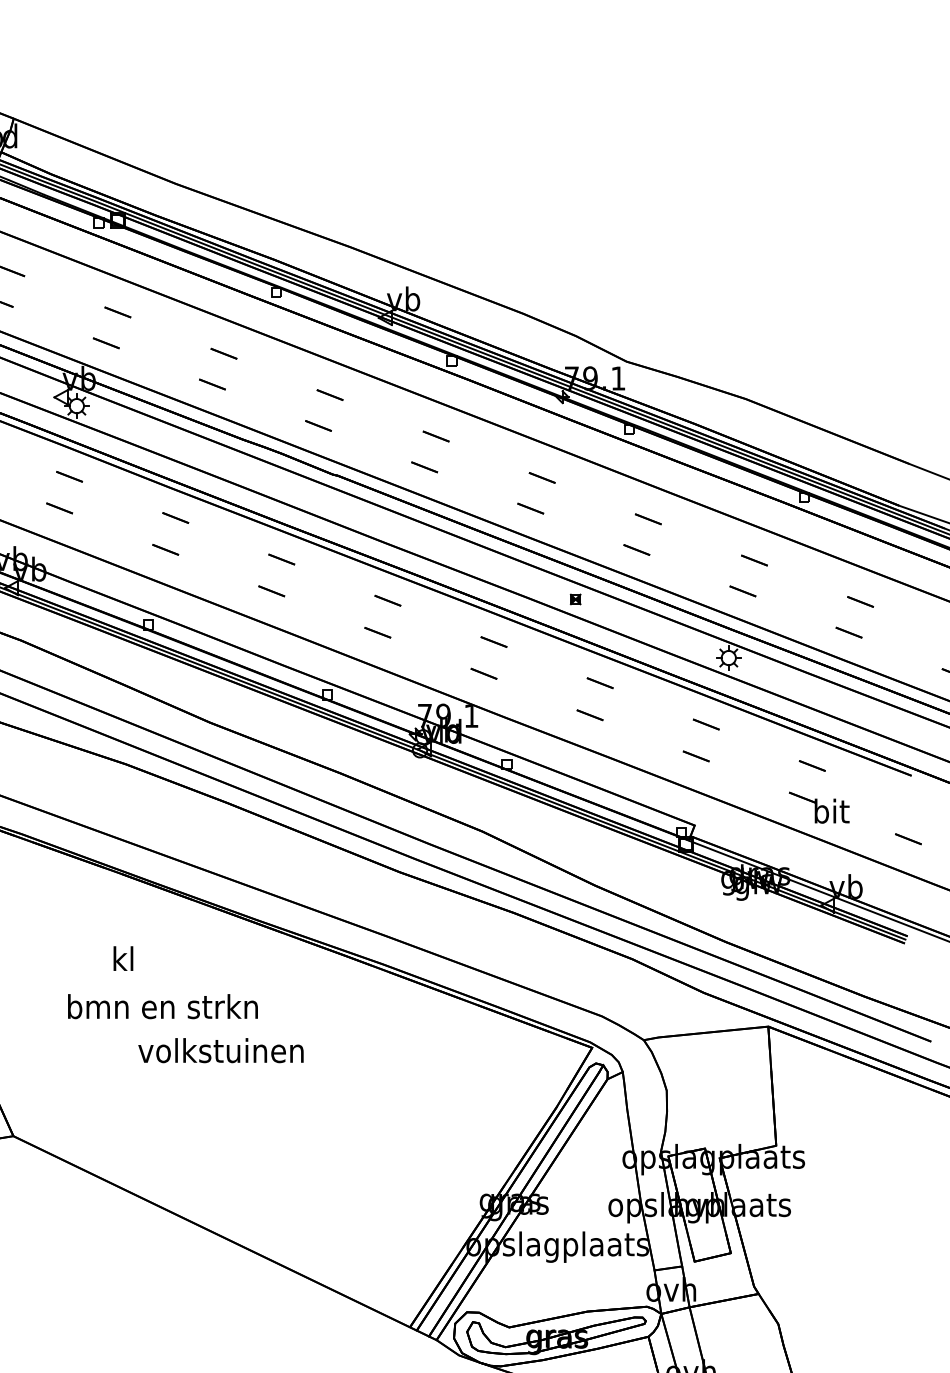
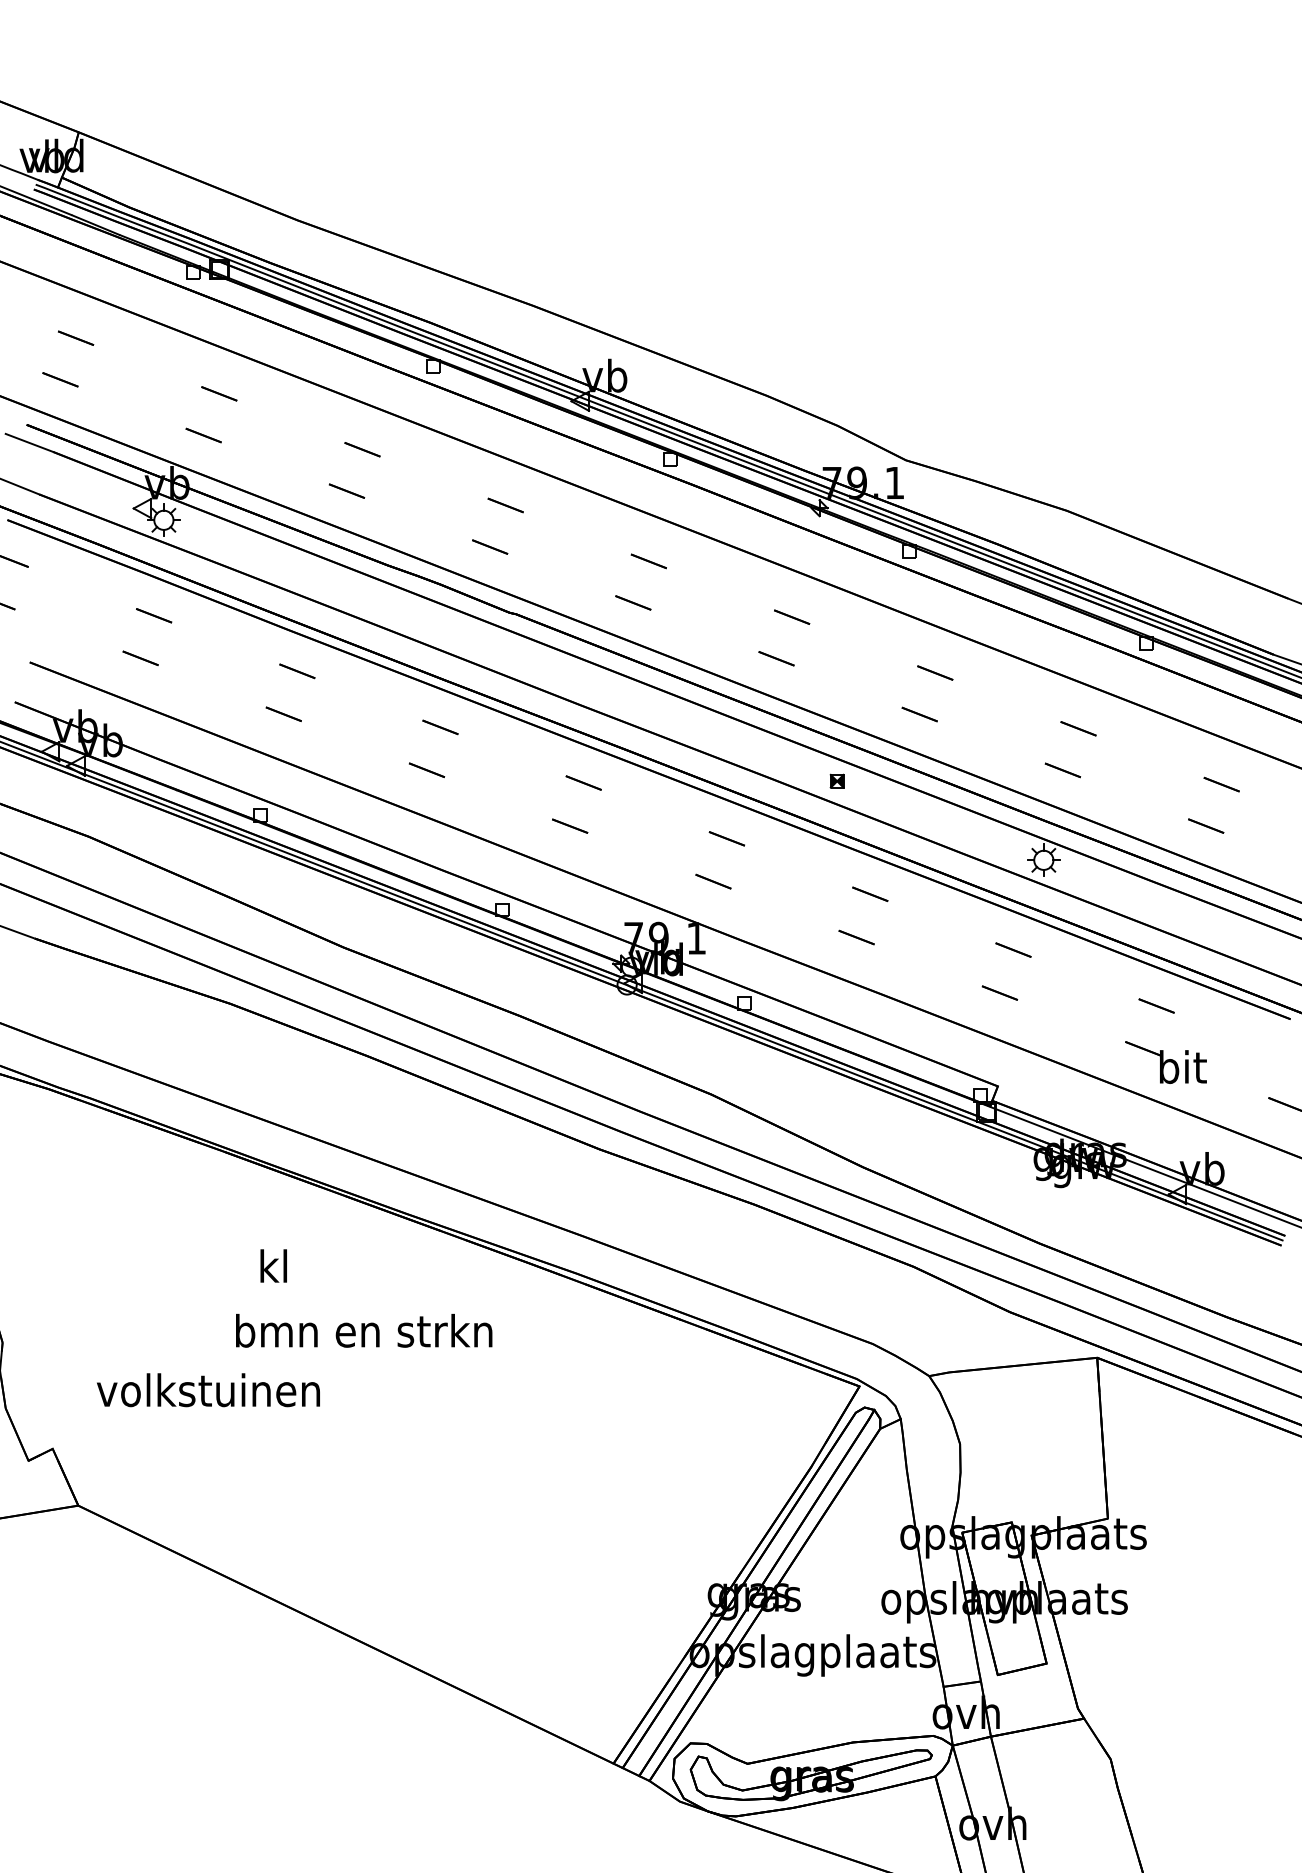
text: (123, 958) -> (273, 1265), moved
text: (163, 1006) -> (364, 1330), moved
text: (221, 1050) -> (208, 1390), moved

